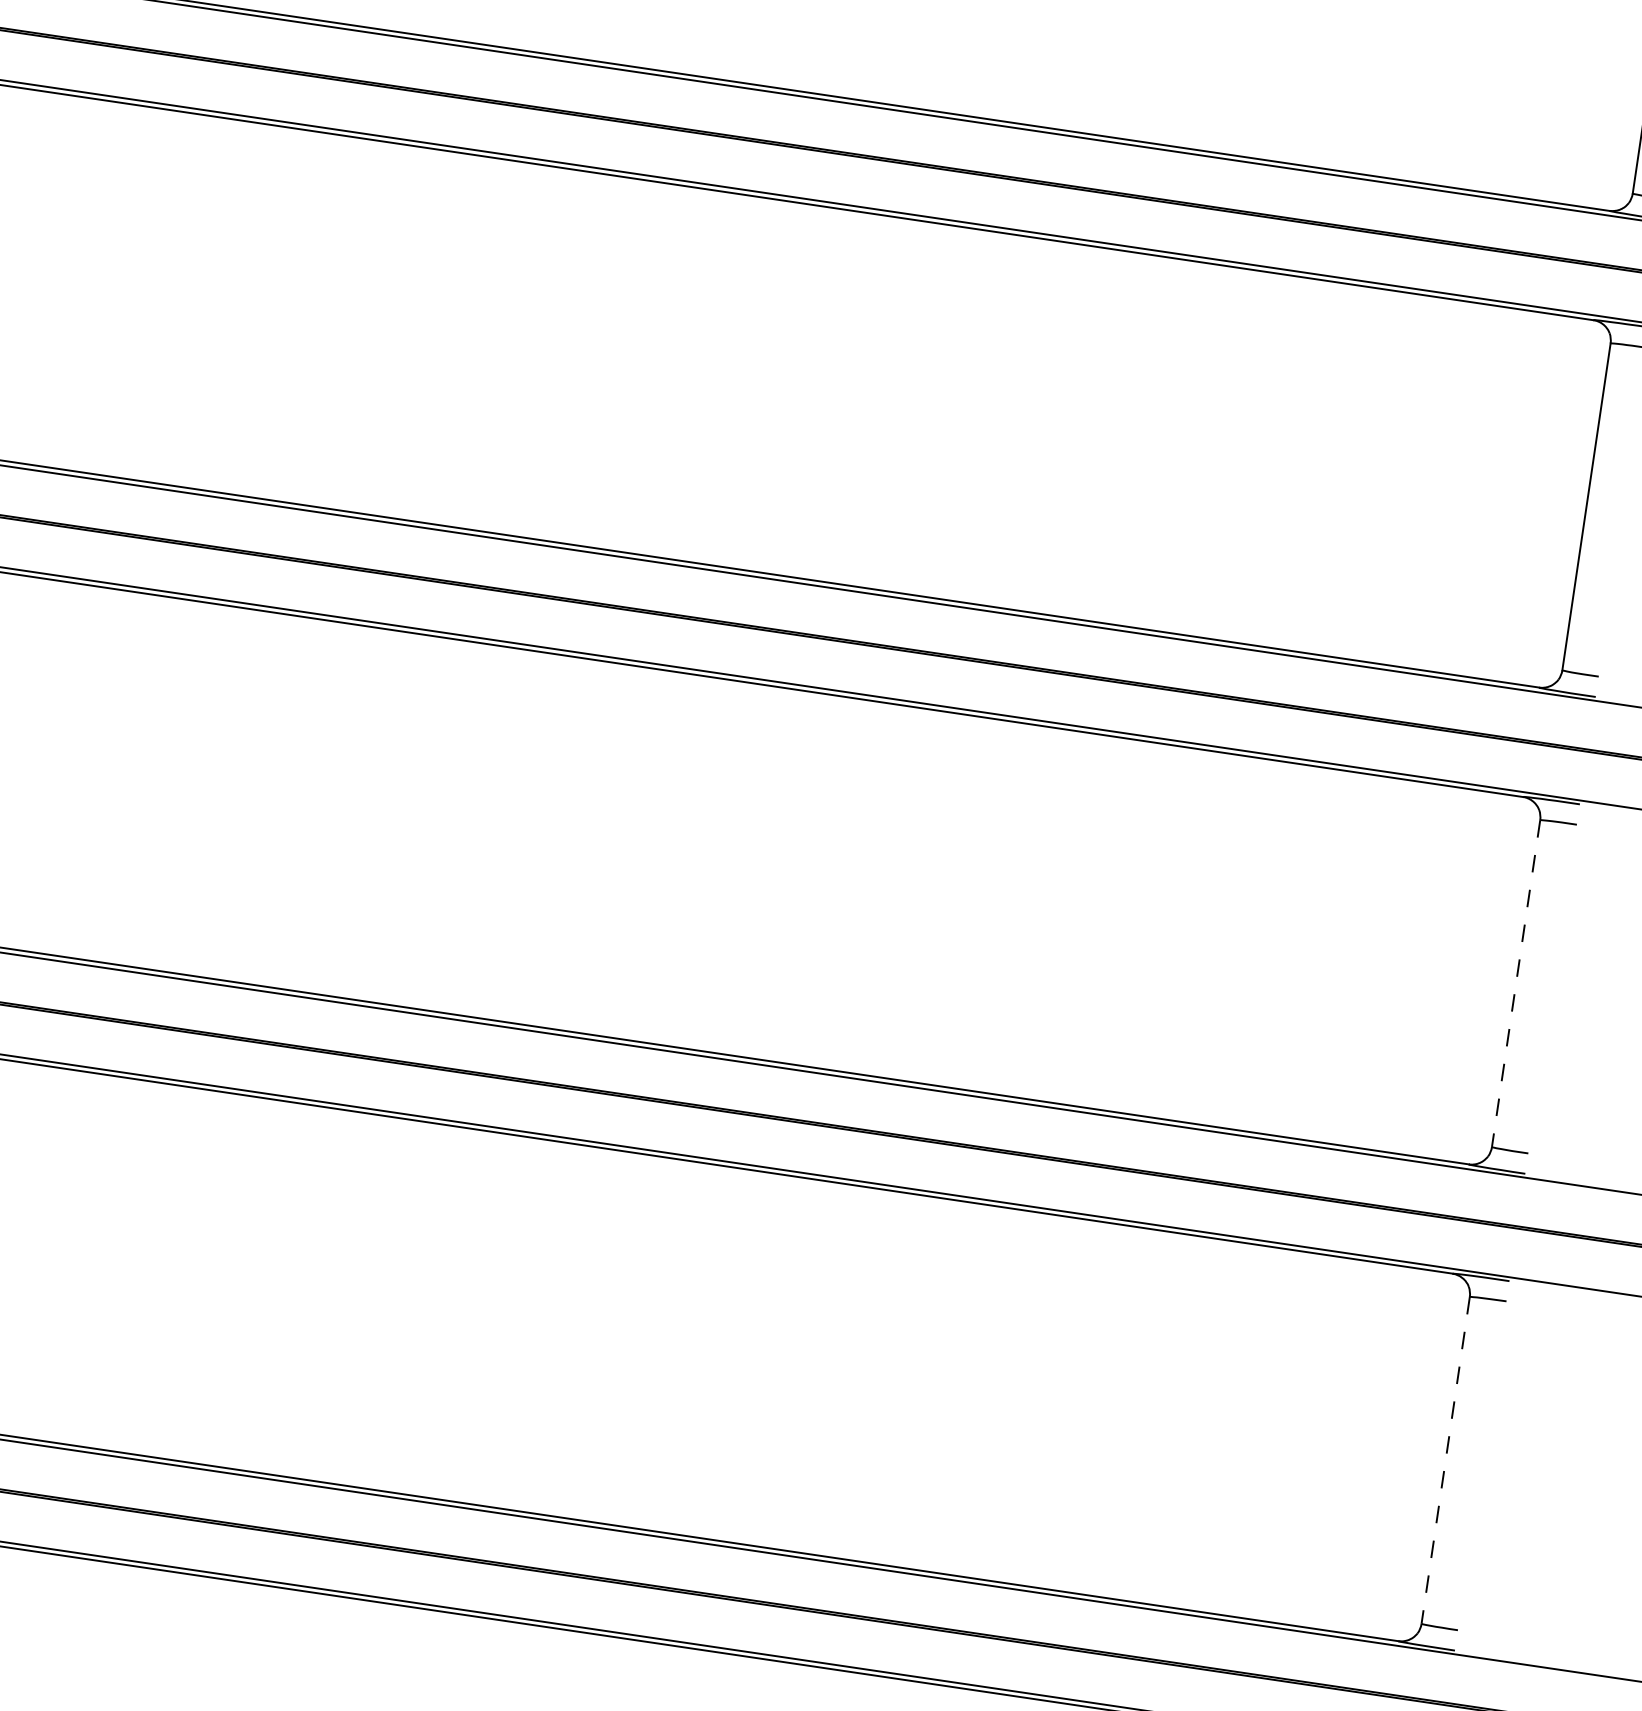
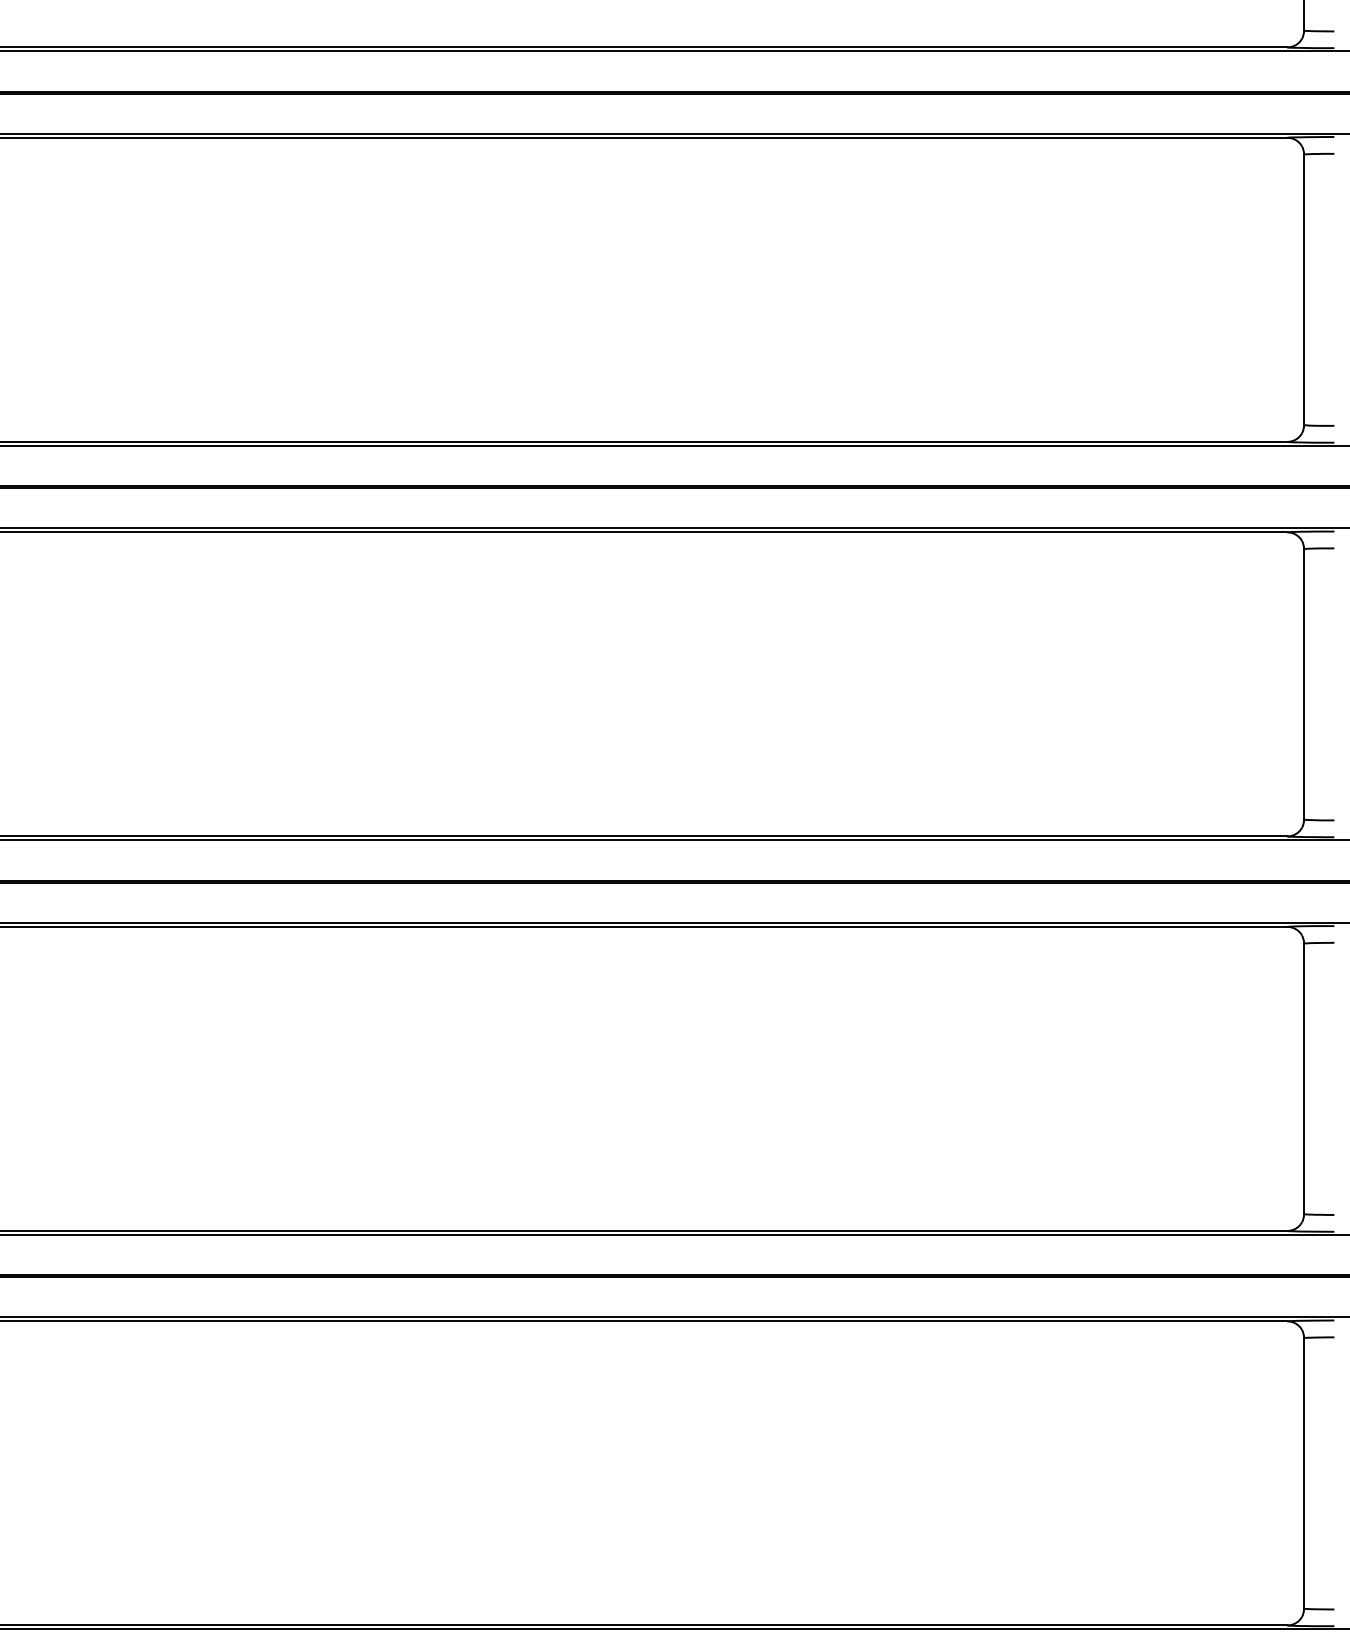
line: (1516, 983) -> (1304, 684), dashed -> solid
line: (1446, 1461) -> (1304, 1079), dashed -> solid

